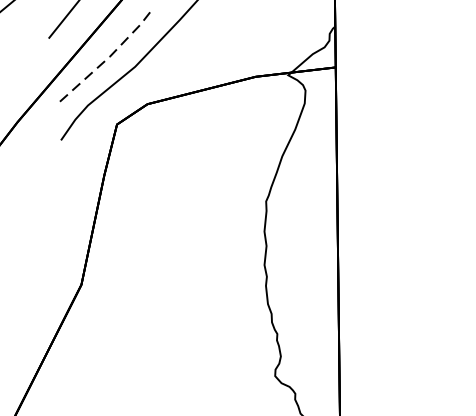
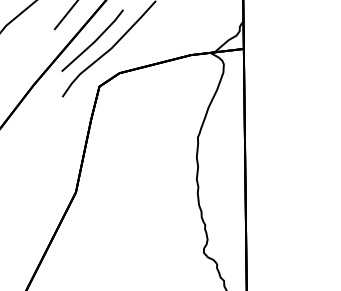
line: (109, 56) -> (94, 41), dashed -> solid

